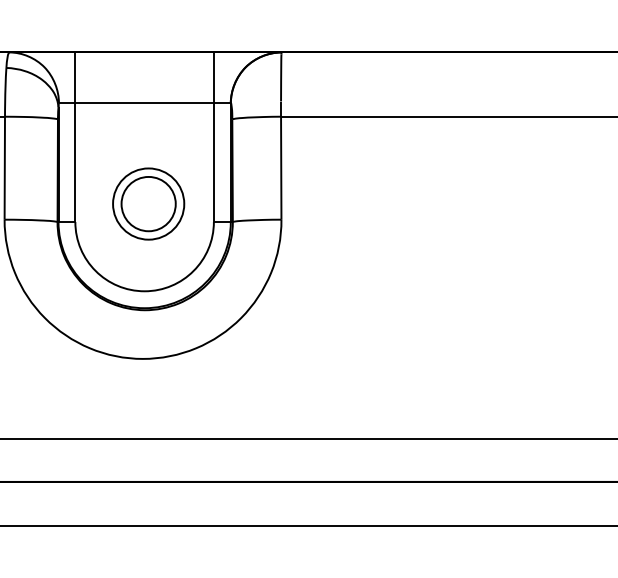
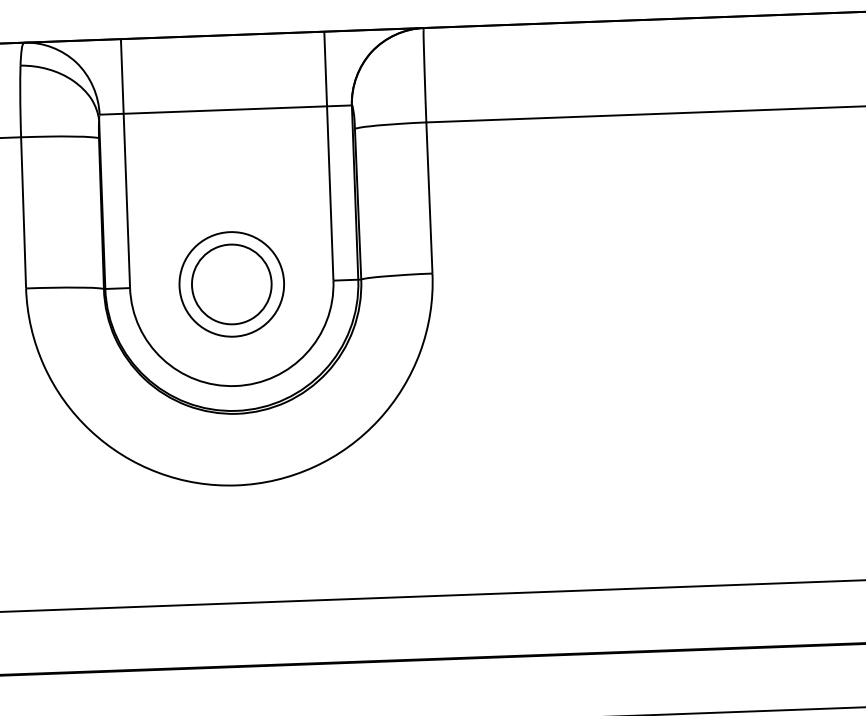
part: (148, 203) -> (231, 283), moved

